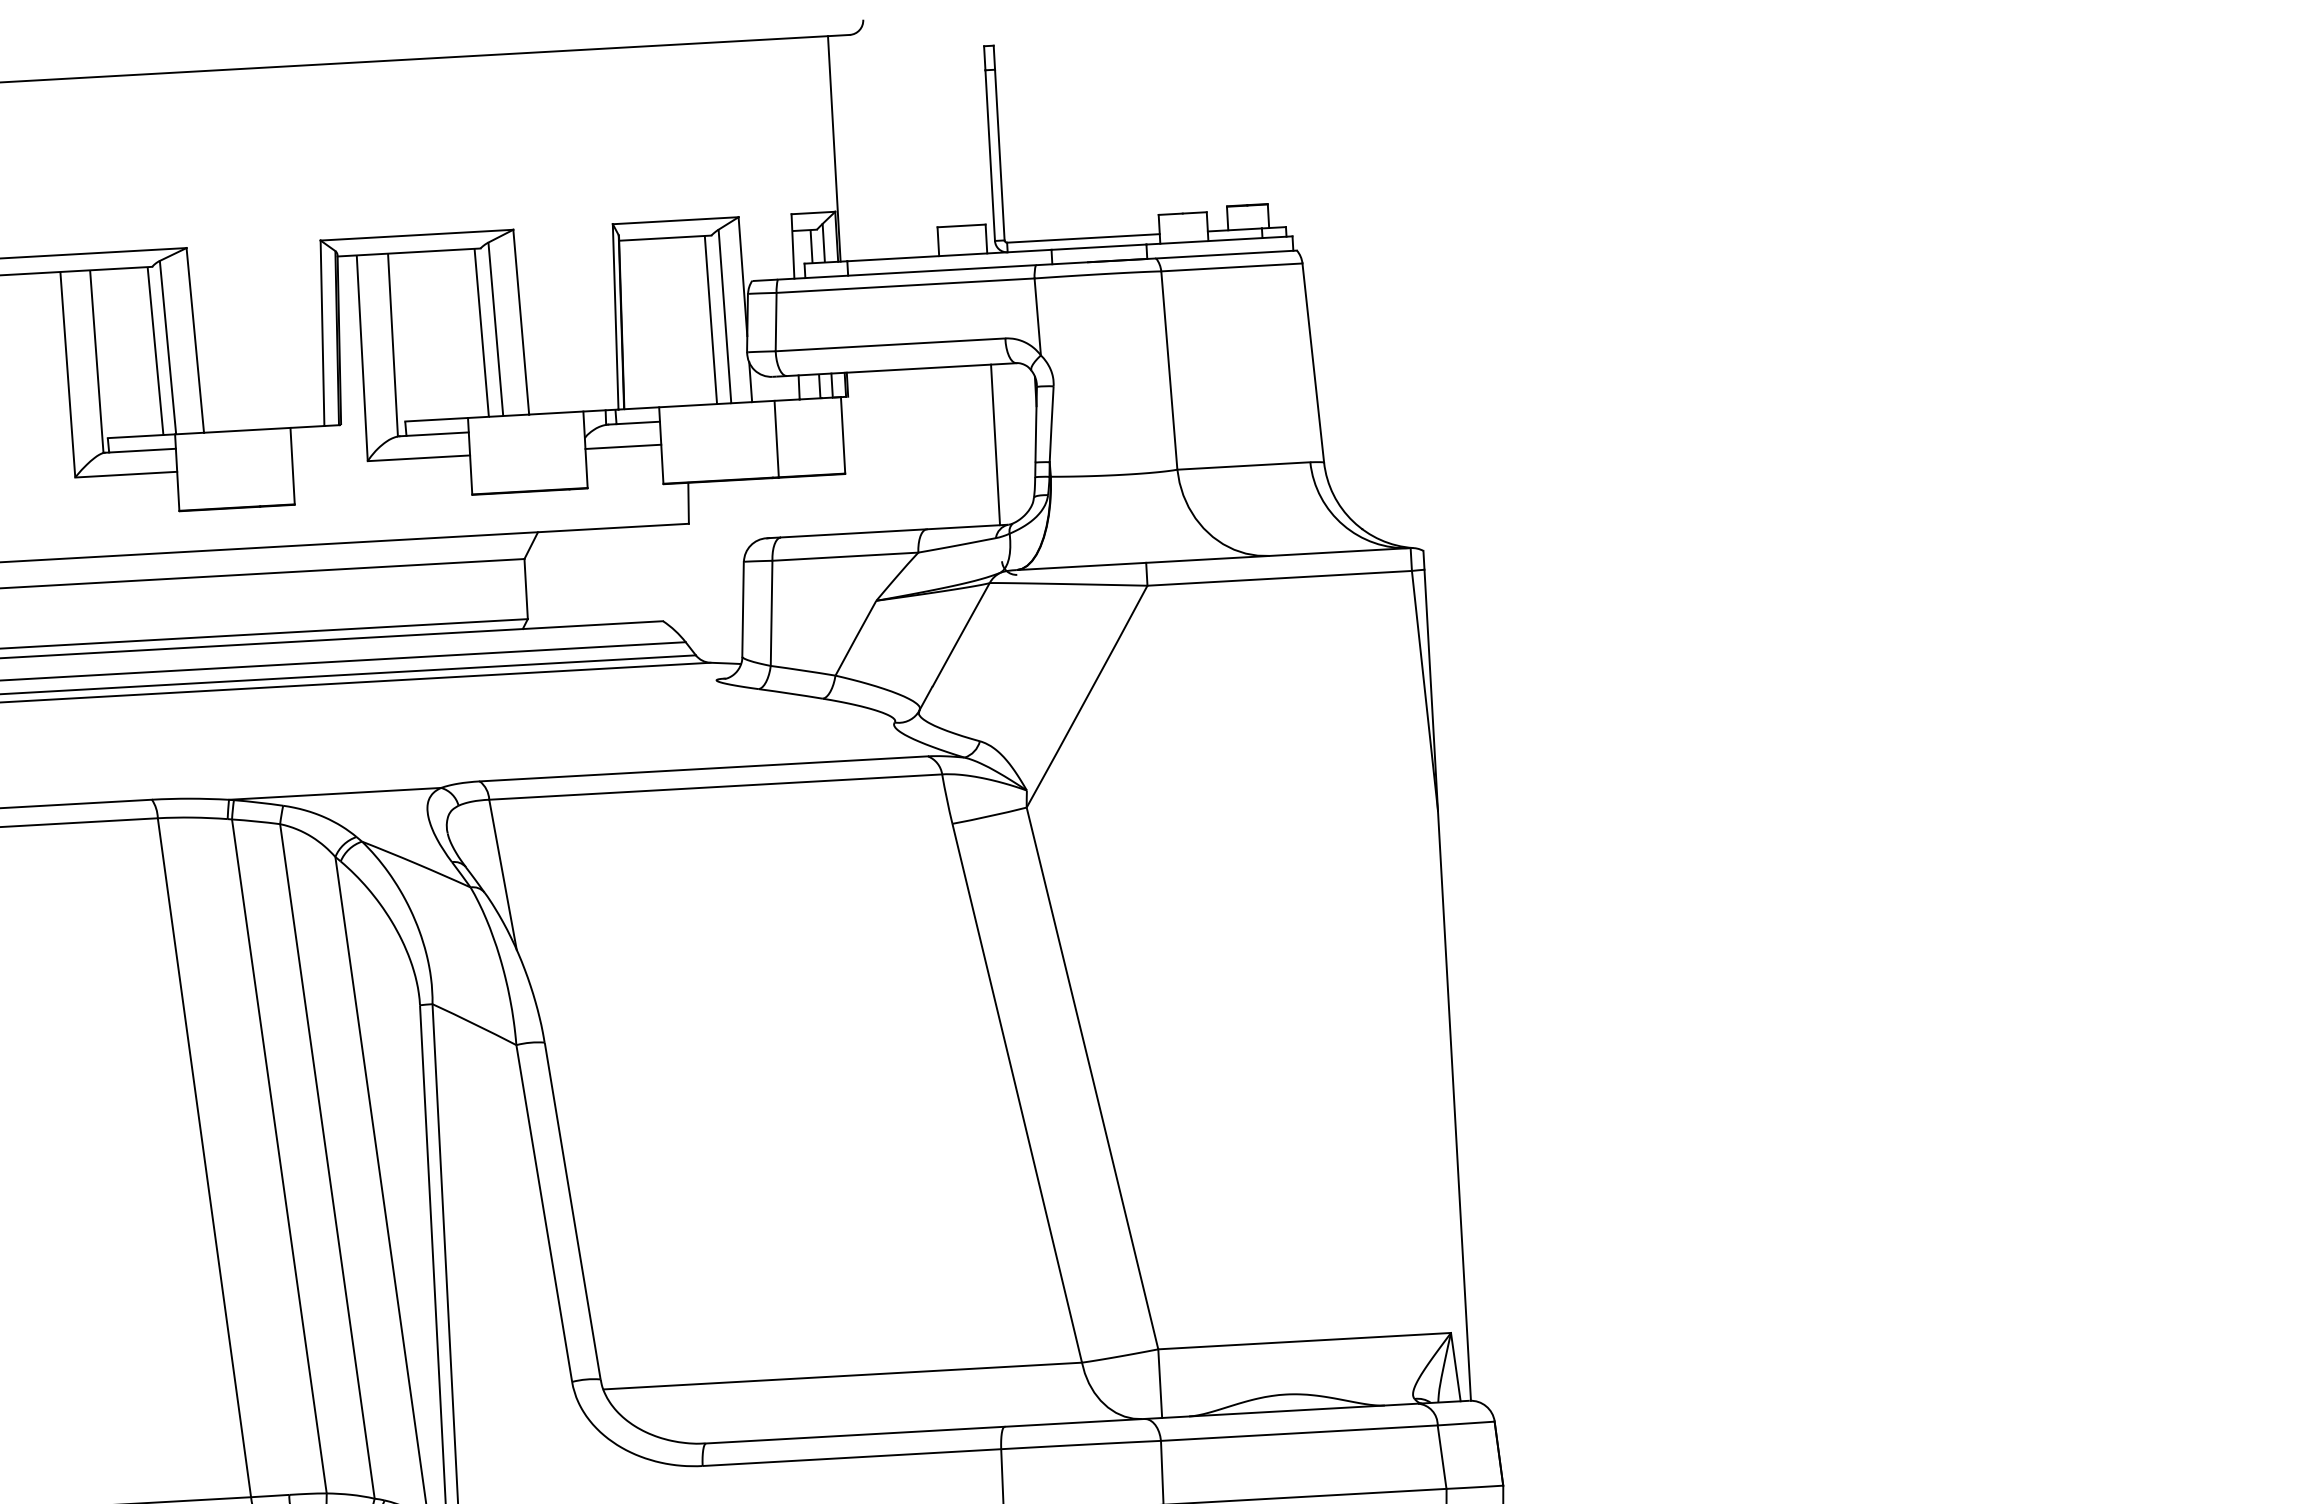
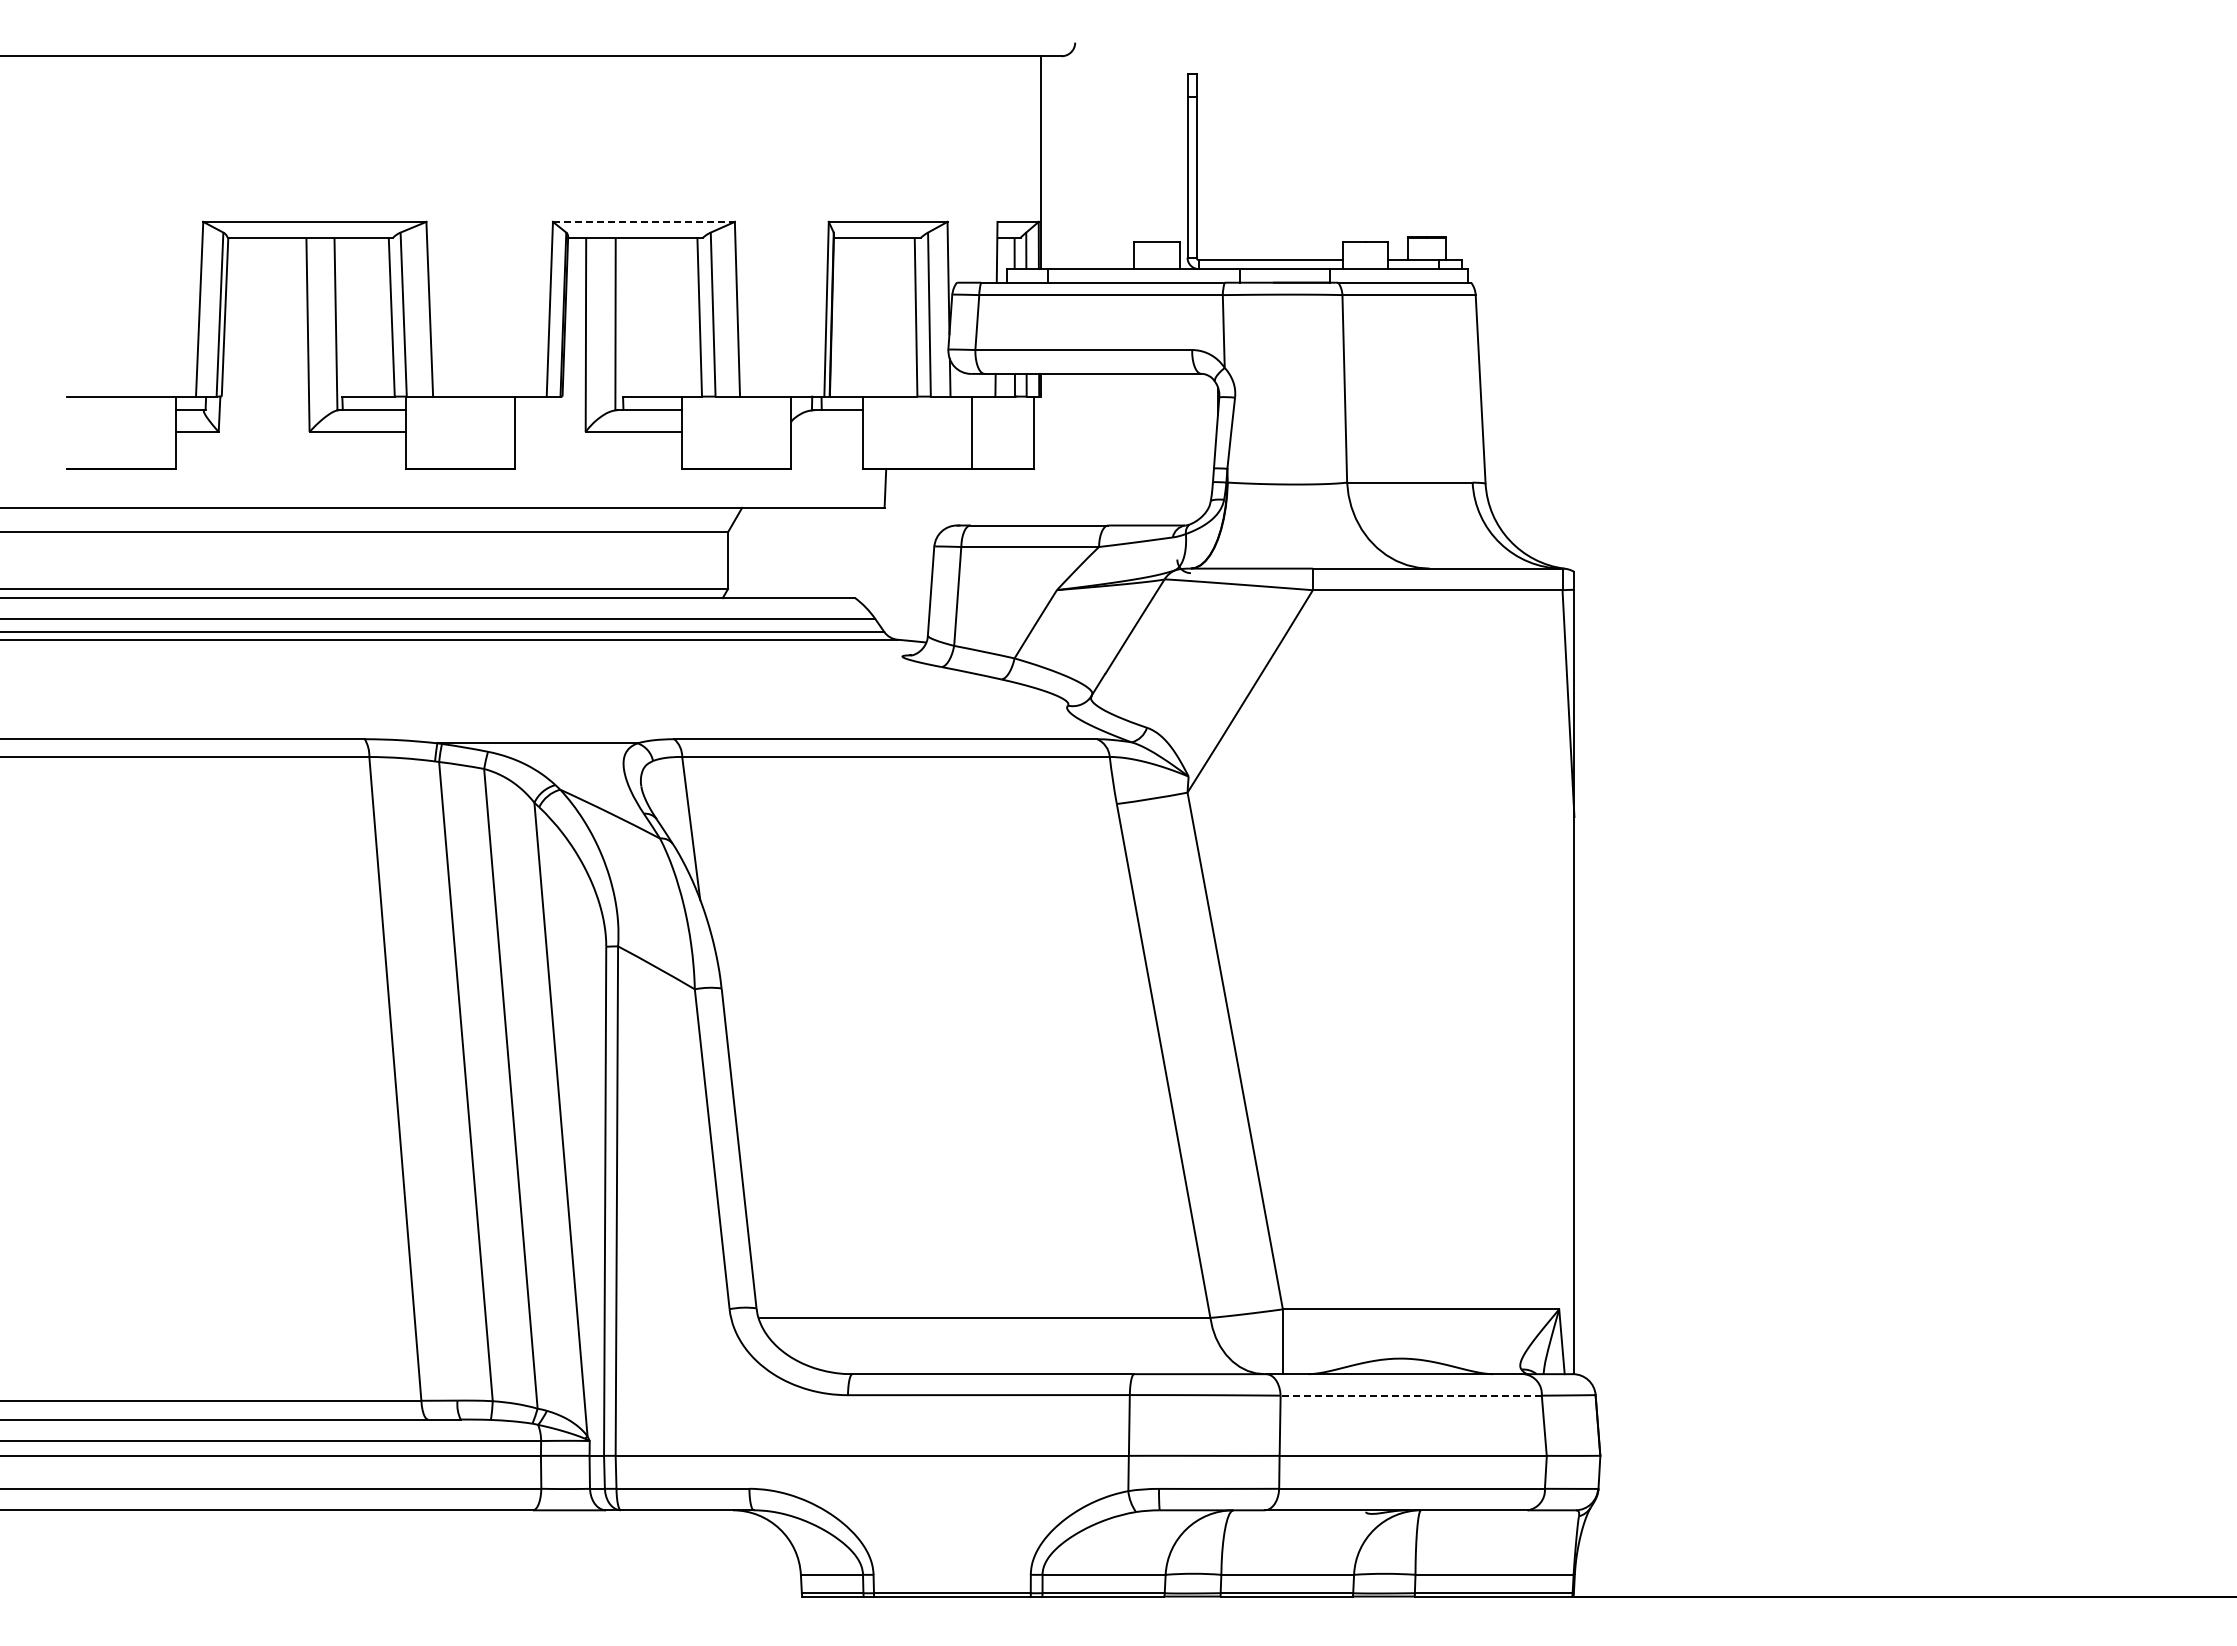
line: (416, 234) -> (643, 221), solid -> dashed
line: (995, 444) -> (1177, 449), removed
line: (622, 446) -> (826, 431), removed
line: (1299, 1432) -> (1411, 1395), solid -> dashed

